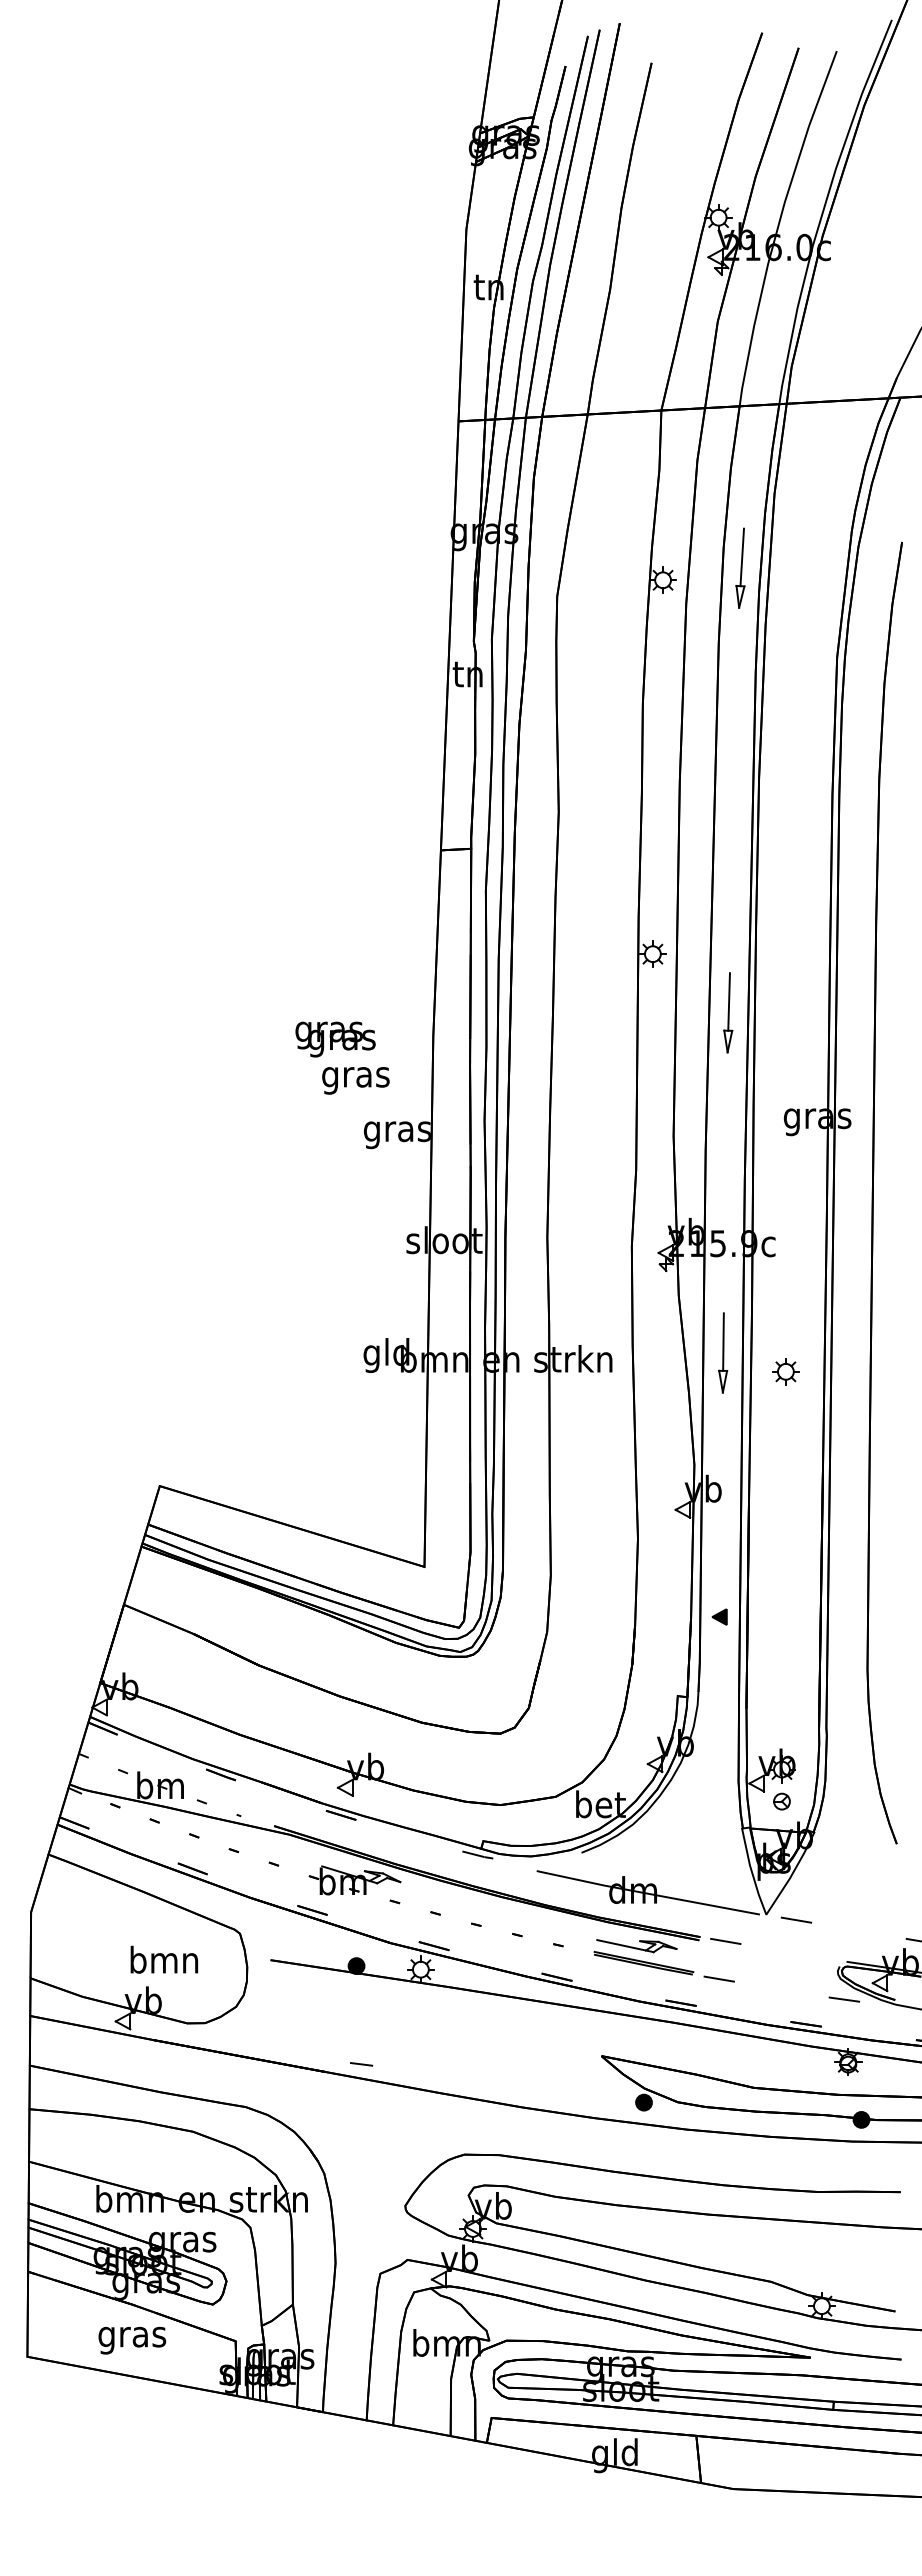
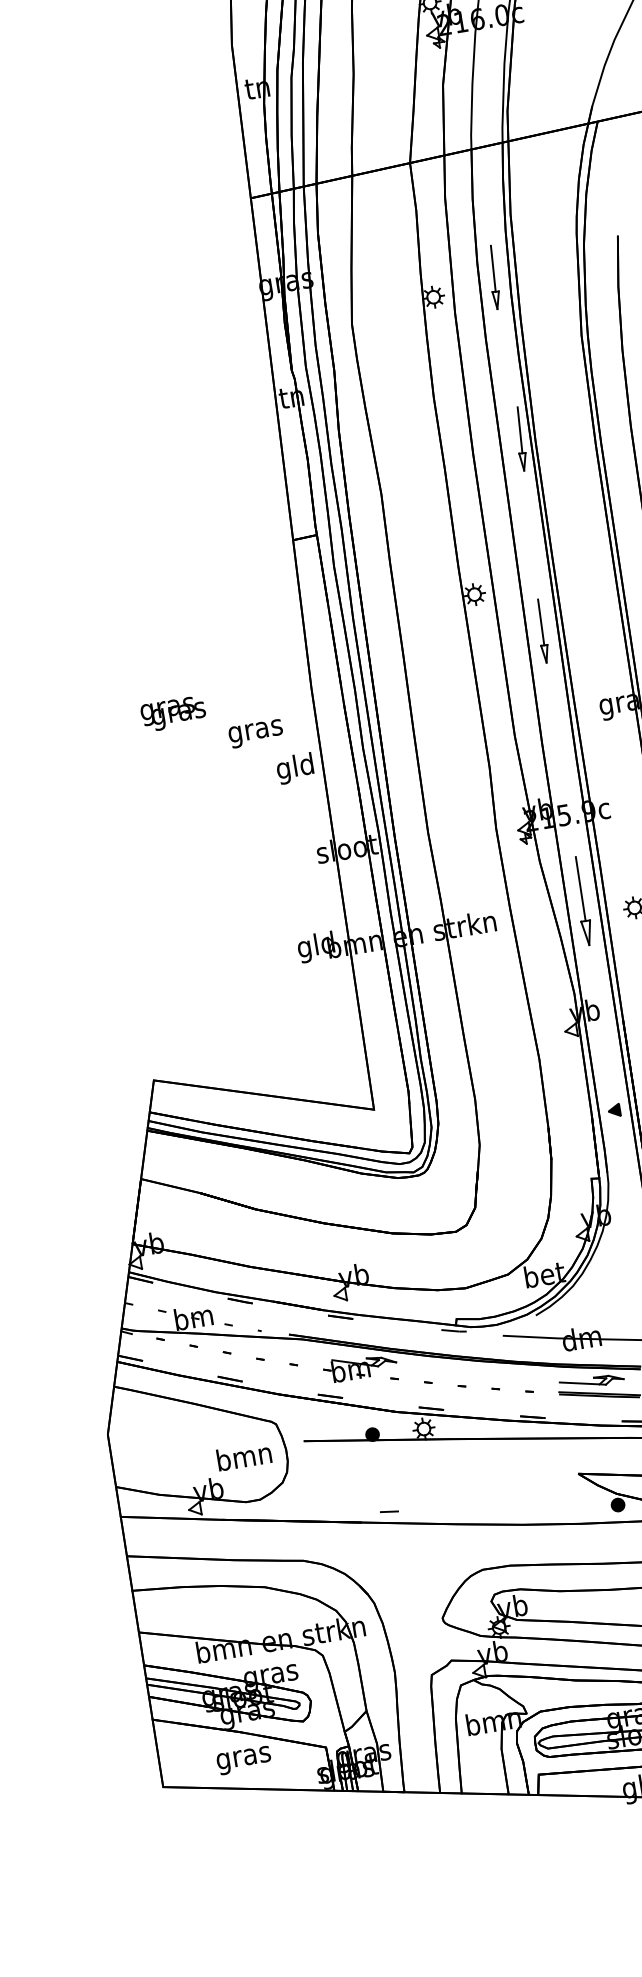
part: (740, 771) -> (519, 438), added
text: (335, 1039) -> (173, 713), moved
text: (396, 1131) -> (294, 768), gras -> gld
part: (723, 1352) -> (582, 900), size x1.4
text: (164, 1959) -> (244, 1456), moved

